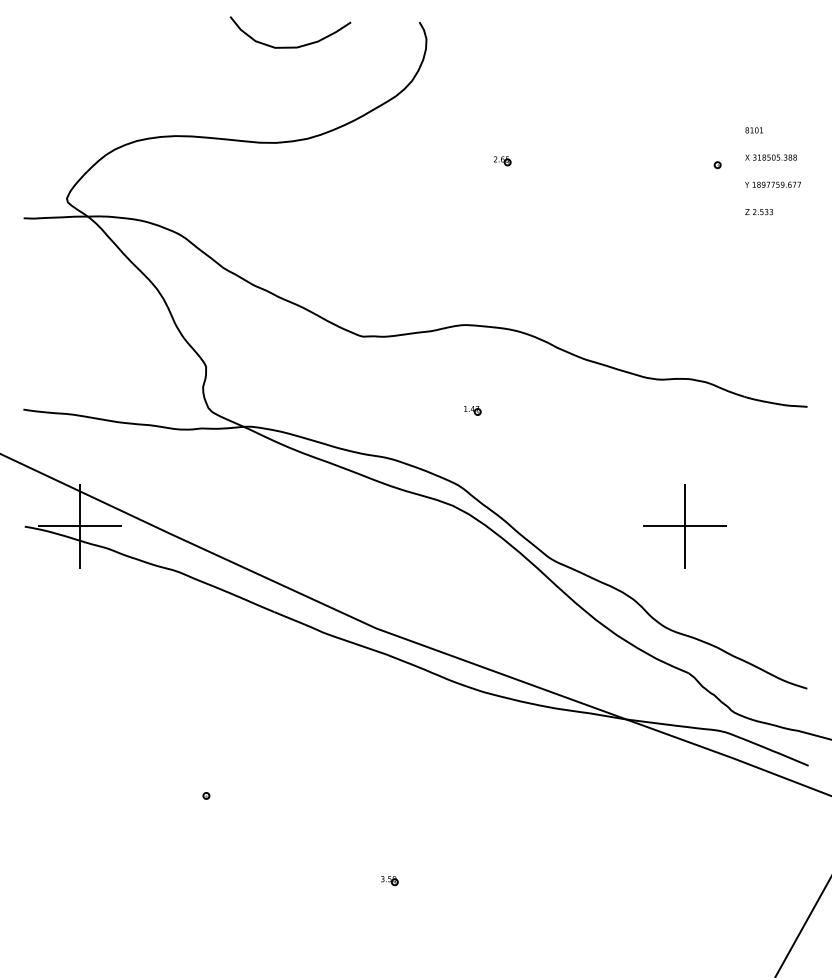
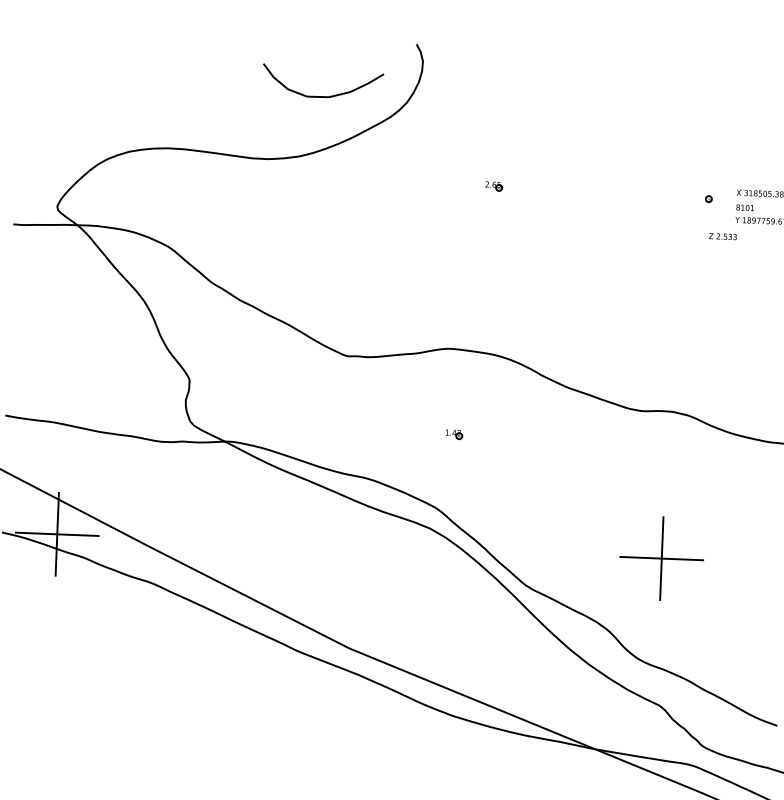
curve: (290, 46) -> (322, 95), moved
text: (753, 130) -> (744, 207), moved
text: (759, 212) -> (723, 237), moved

